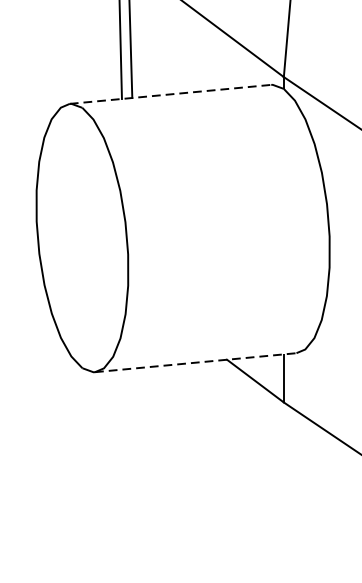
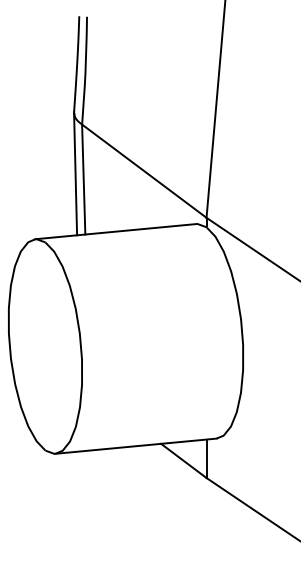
line: (170, 94) -> (115, 231), dashed -> solid
line: (196, 363) -> (136, 446), dashed -> solid

